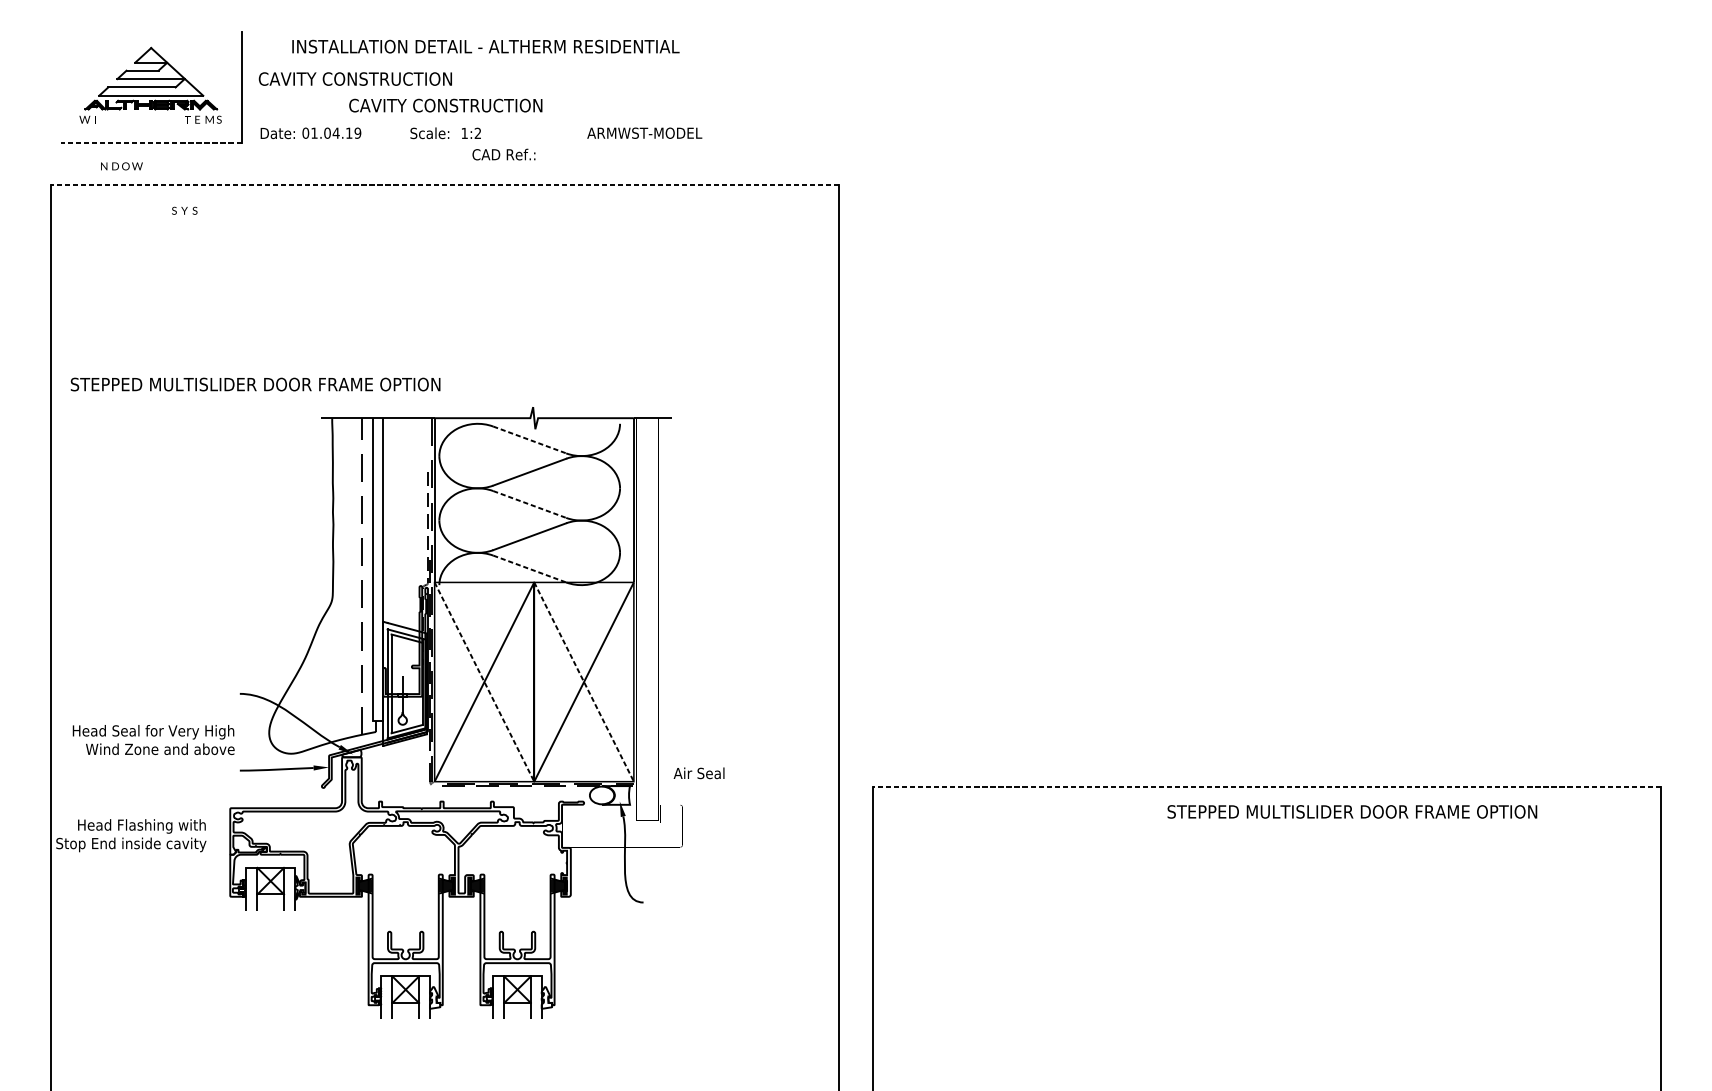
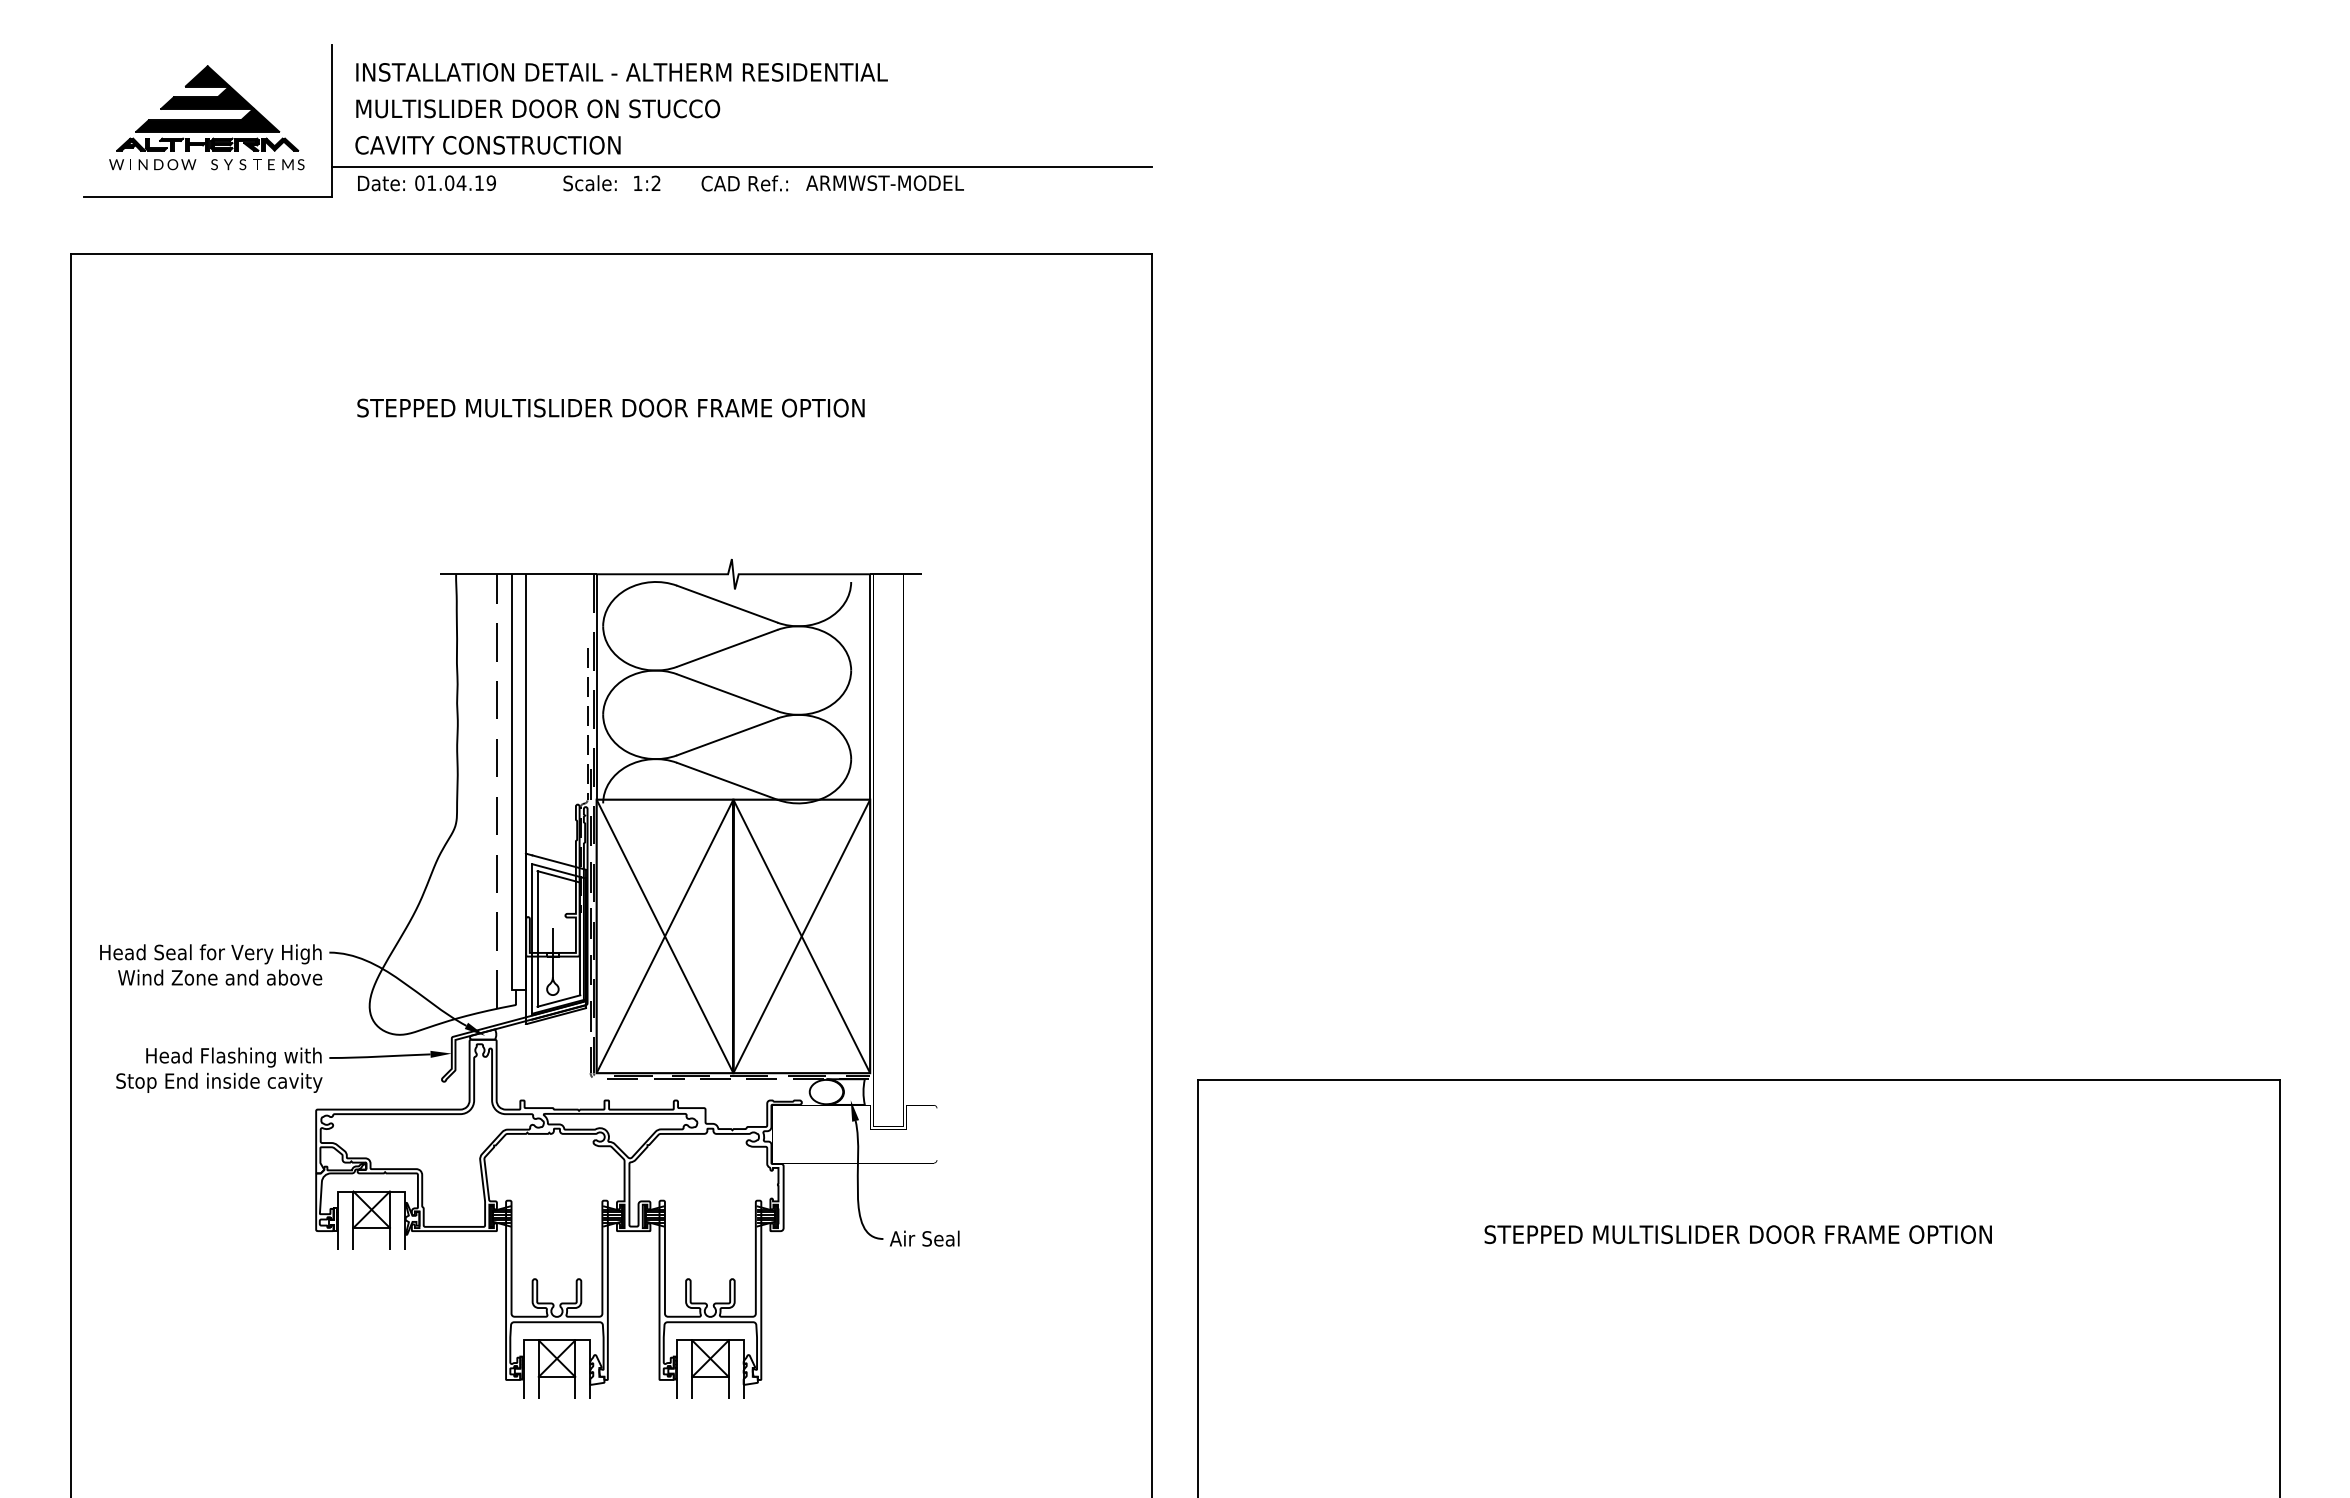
text: (485, 46) -> (621, 72), moved
fill: (151, 71) -> (207, 98), added
text: (391, 78) -> (537, 108), CAVITY CONSTRUCTION -> MULTISLIDER DOOR ON STUCCO
text: (445, 105) -> (487, 145), moved
line: (540, 121) -> (741, 166), added
line: (151, 142) -> (207, 196), dashed -> solid
text: (503, 154) -> (744, 183), moved
text: (121, 166) -> (167, 164), moved
line: (445, 184) -> (611, 253), dashed -> solid
text: (184, 210) -> (228, 164), moved
text: (255, 384) -> (610, 407), moved
line: (529, 440) -> (727, 604), dashed -> solid
line: (529, 504) -> (727, 692), dashed -> solid
line: (529, 569) -> (727, 781), dashed -> solid
line: (484, 682) -> (665, 936), dashed -> solid
line: (583, 682) -> (801, 936), dashed -> solid
text: (153, 739) -> (211, 964), moved
text: (698, 773) -> (924, 1238), moved
line: (1266, 787) -> (1738, 1080), dashed -> solid
text: (1351, 811) -> (1737, 1234), moved
text: (131, 835) -> (219, 1069), moved

